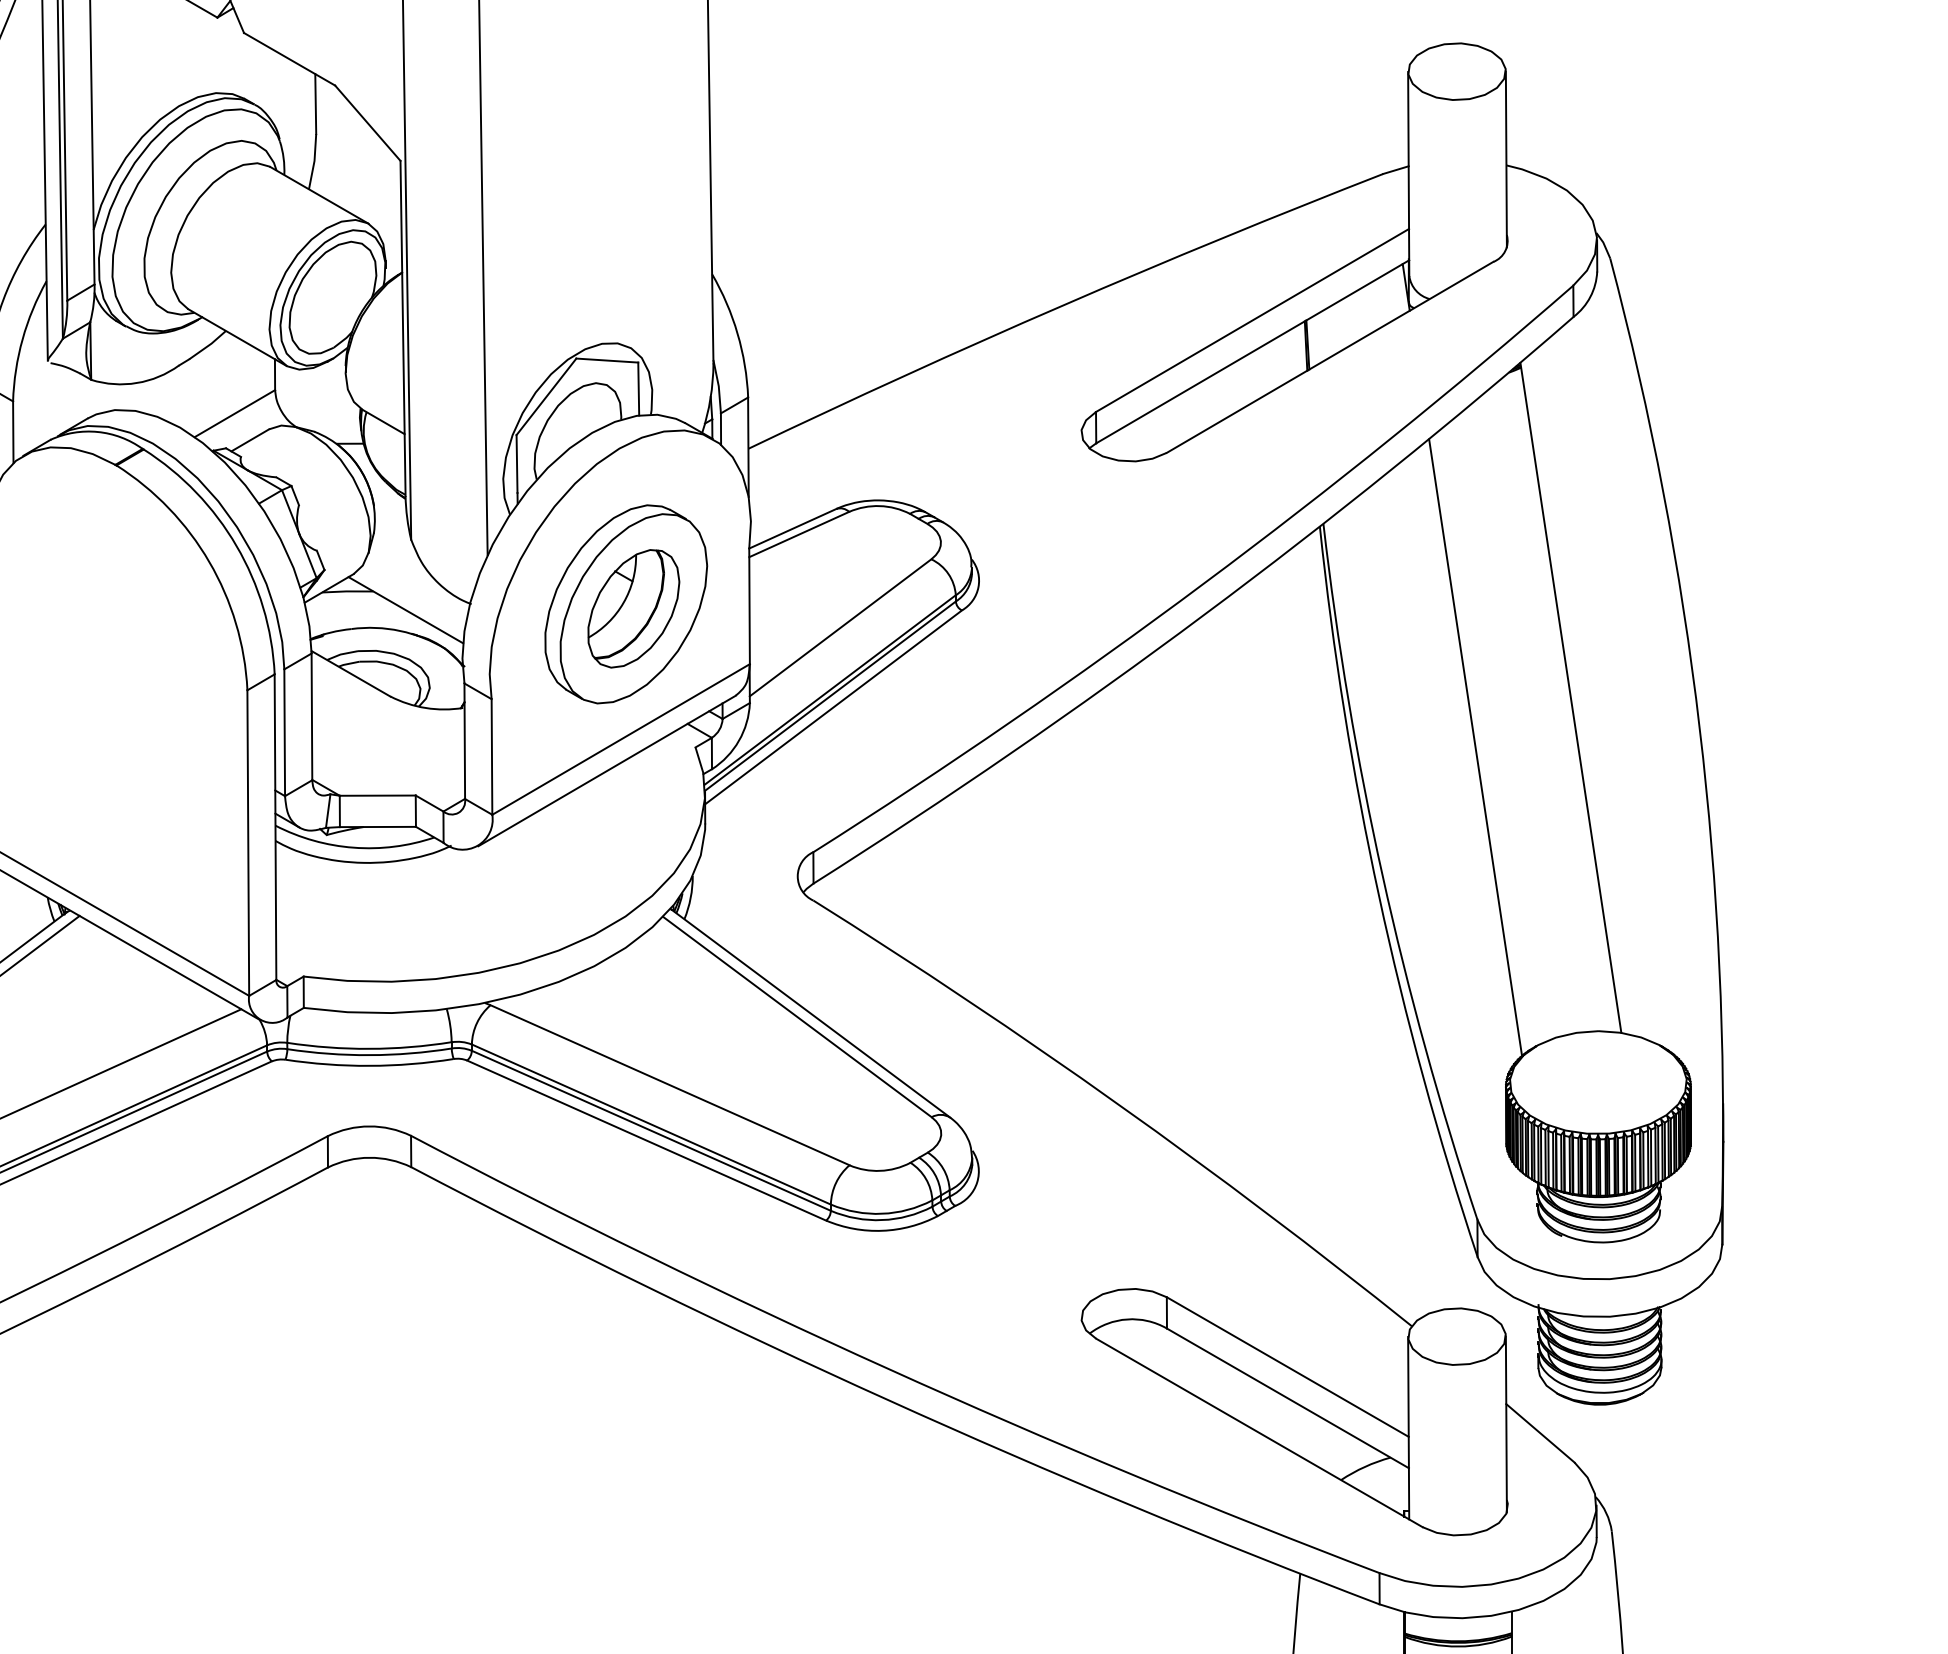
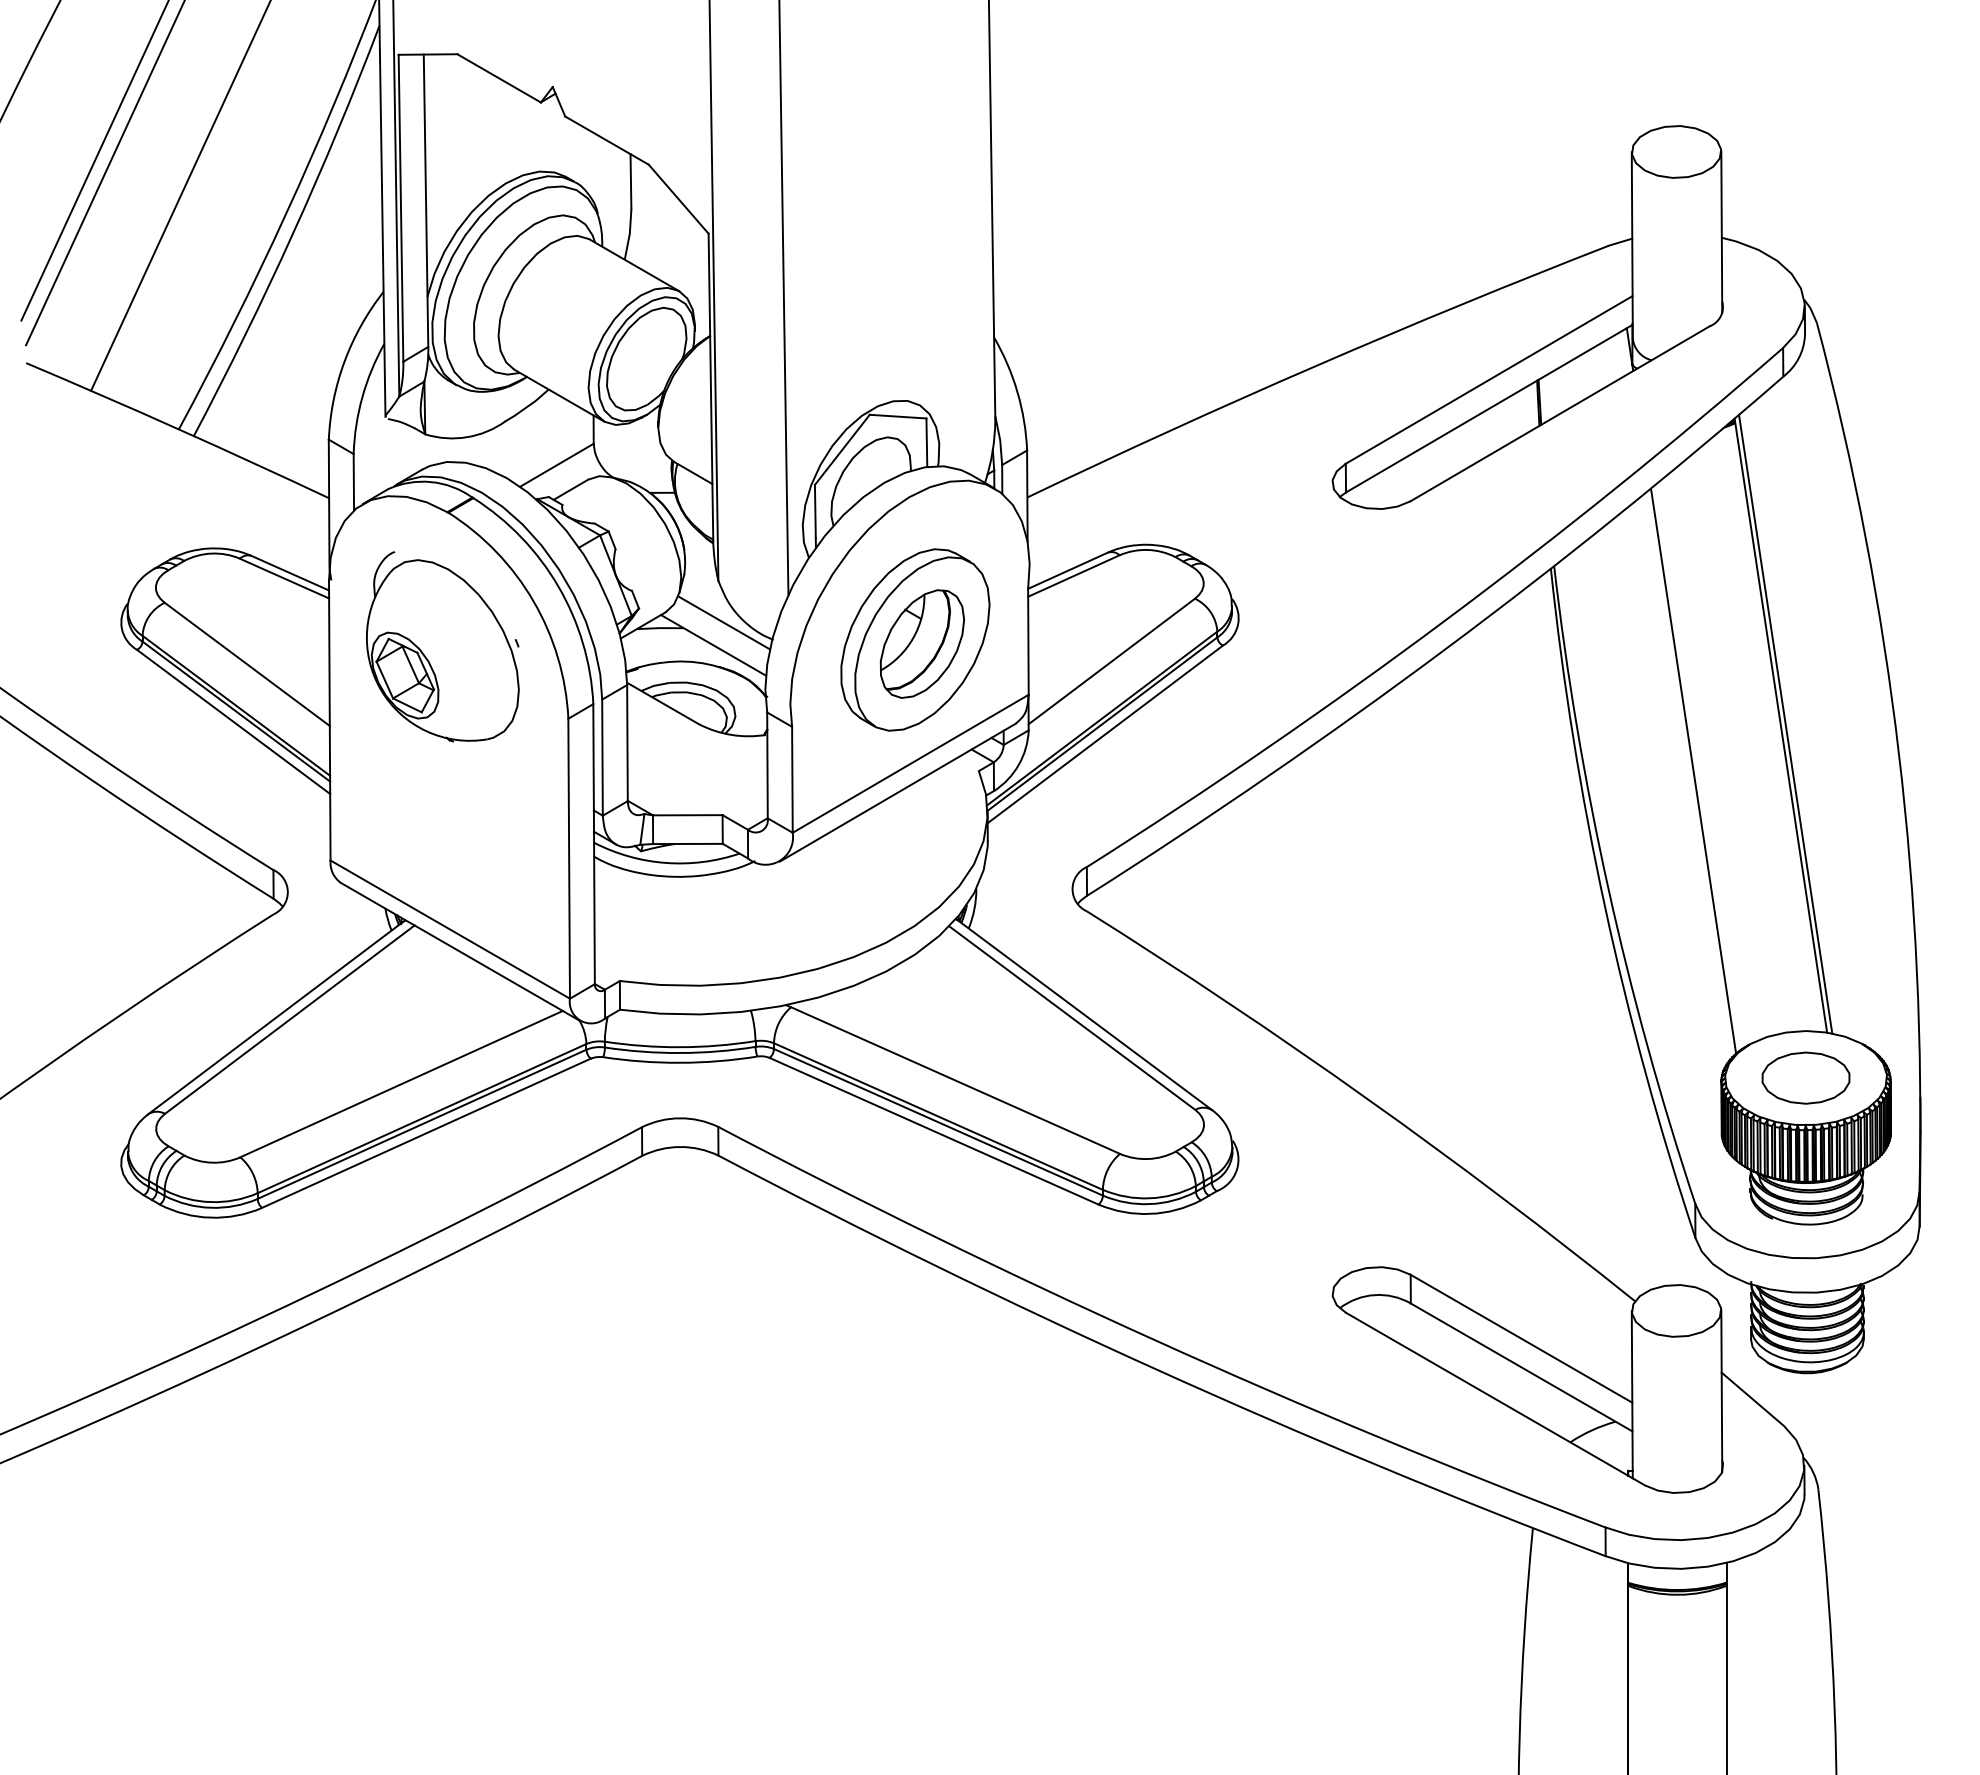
line: (416, 585) -> (723, 622), added
part: (110, 611) -> (442, 646), added
line: (1575, 696) -> (1785, 724), added
part: (1597, 1081) -> (1805, 1077), added

